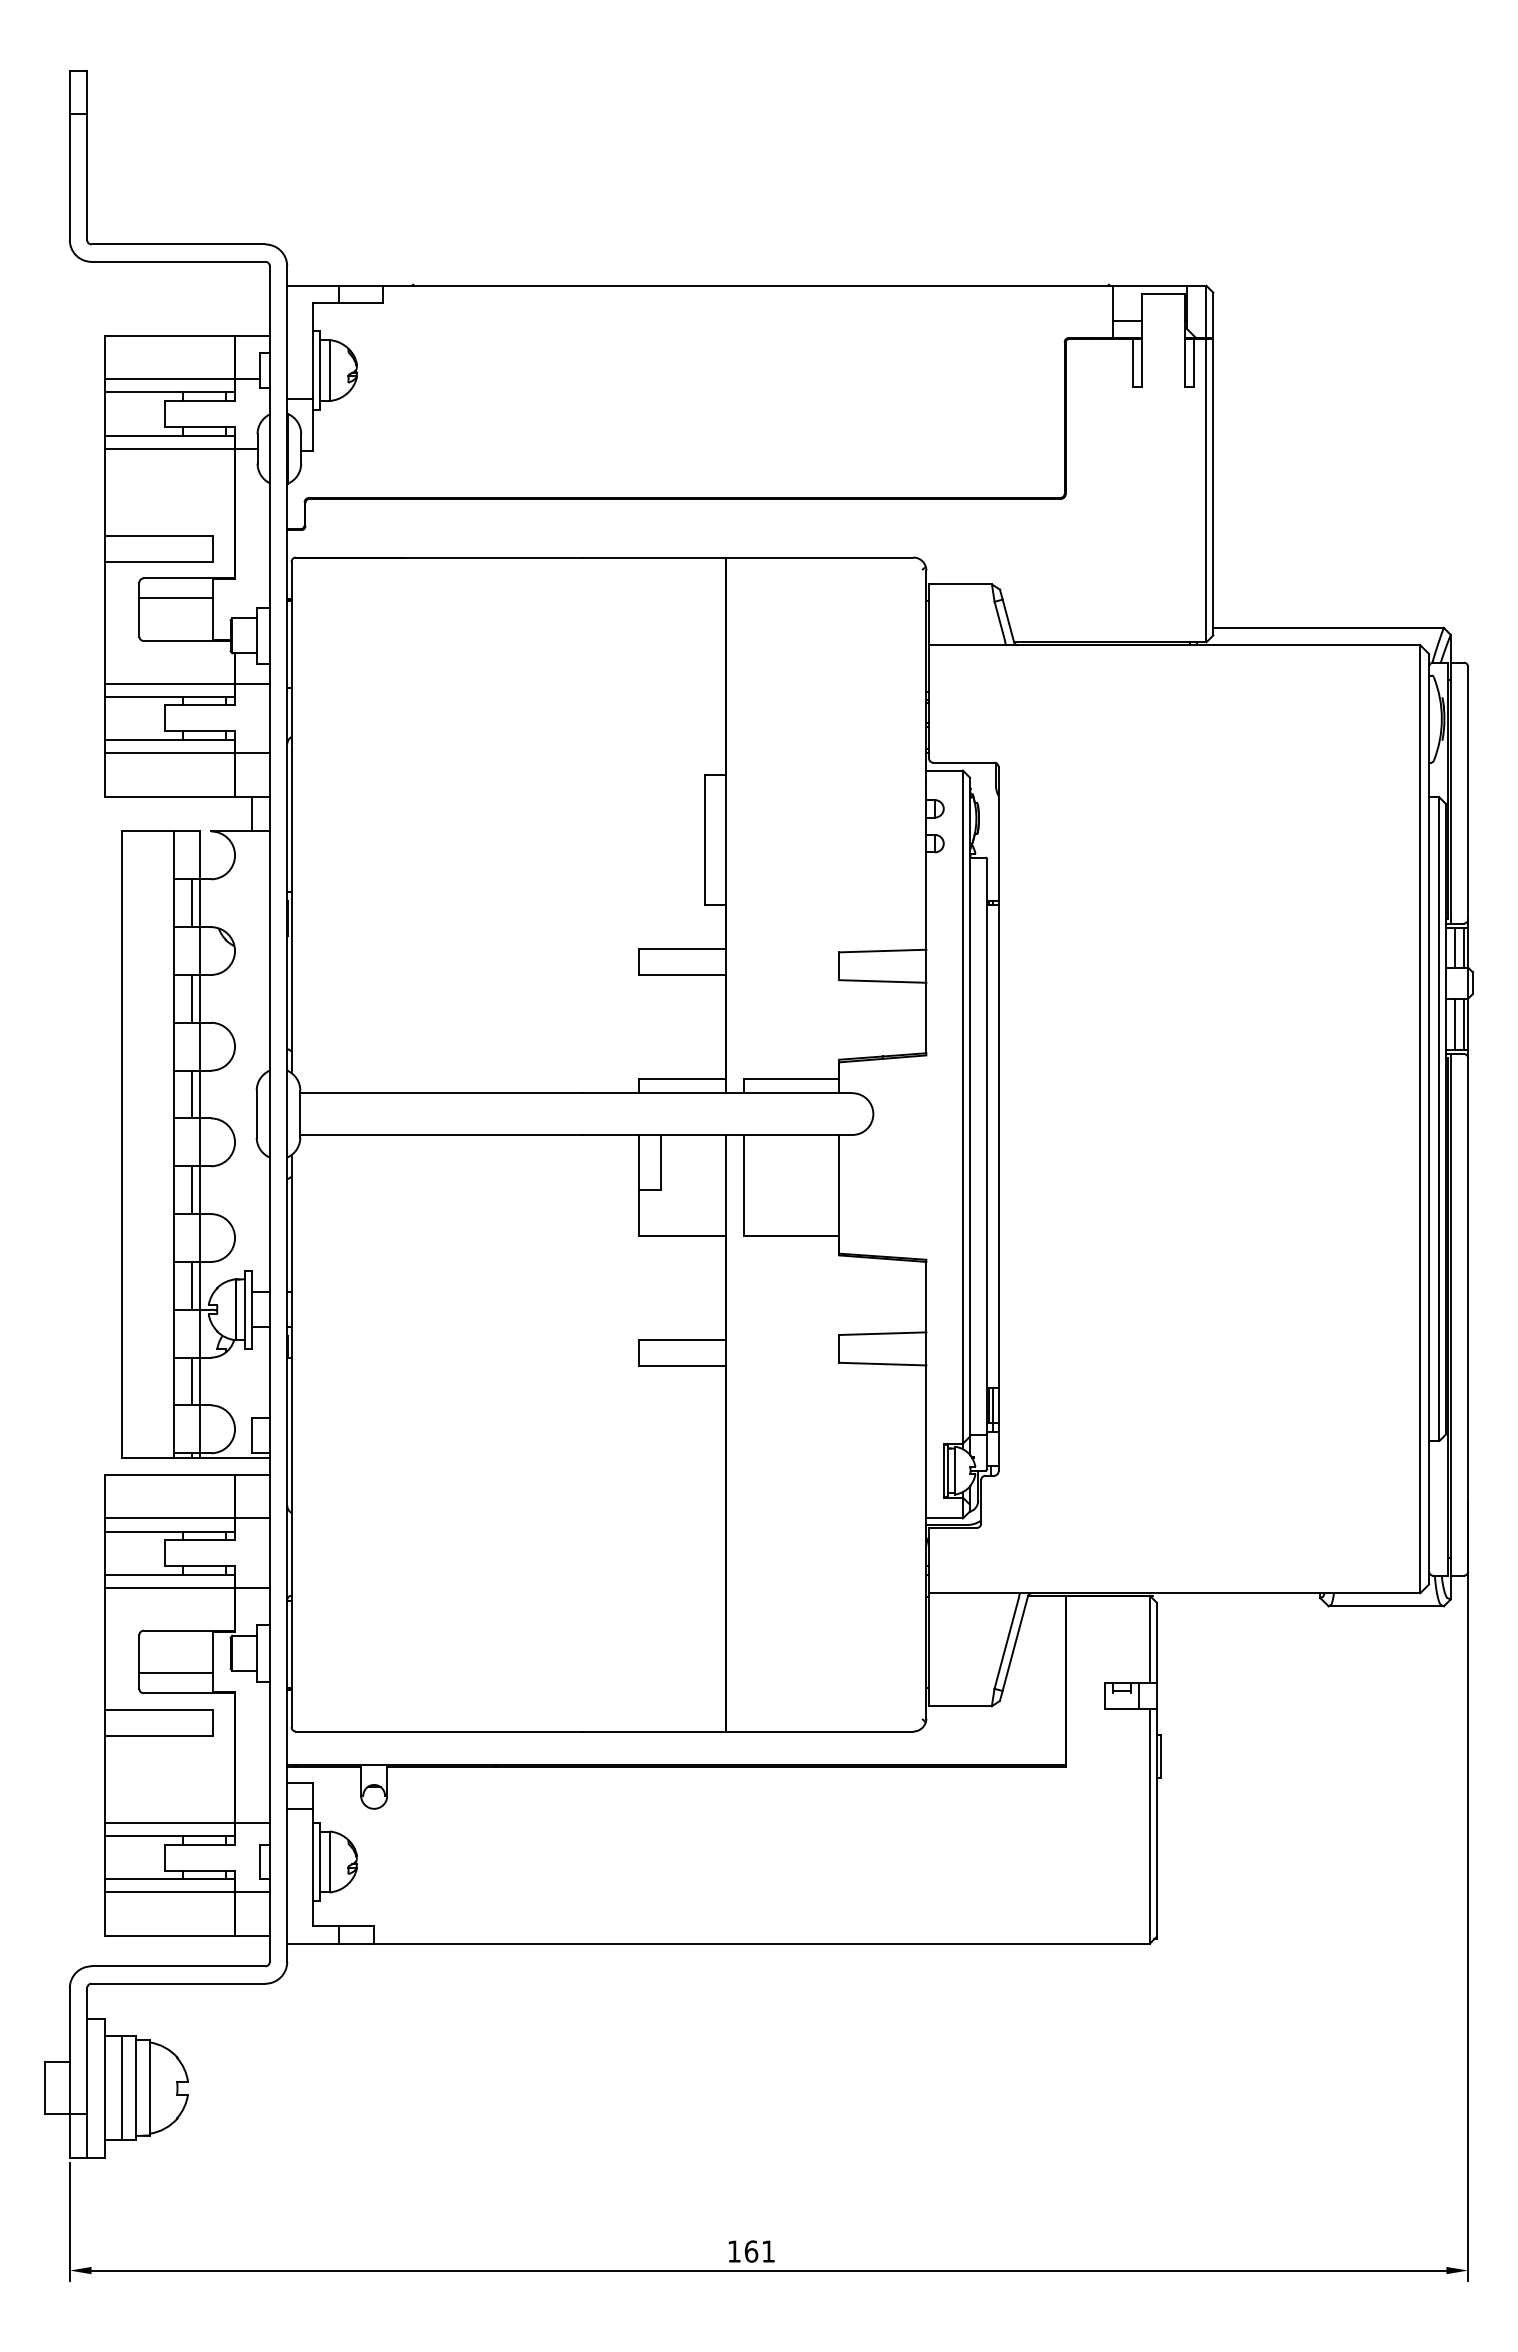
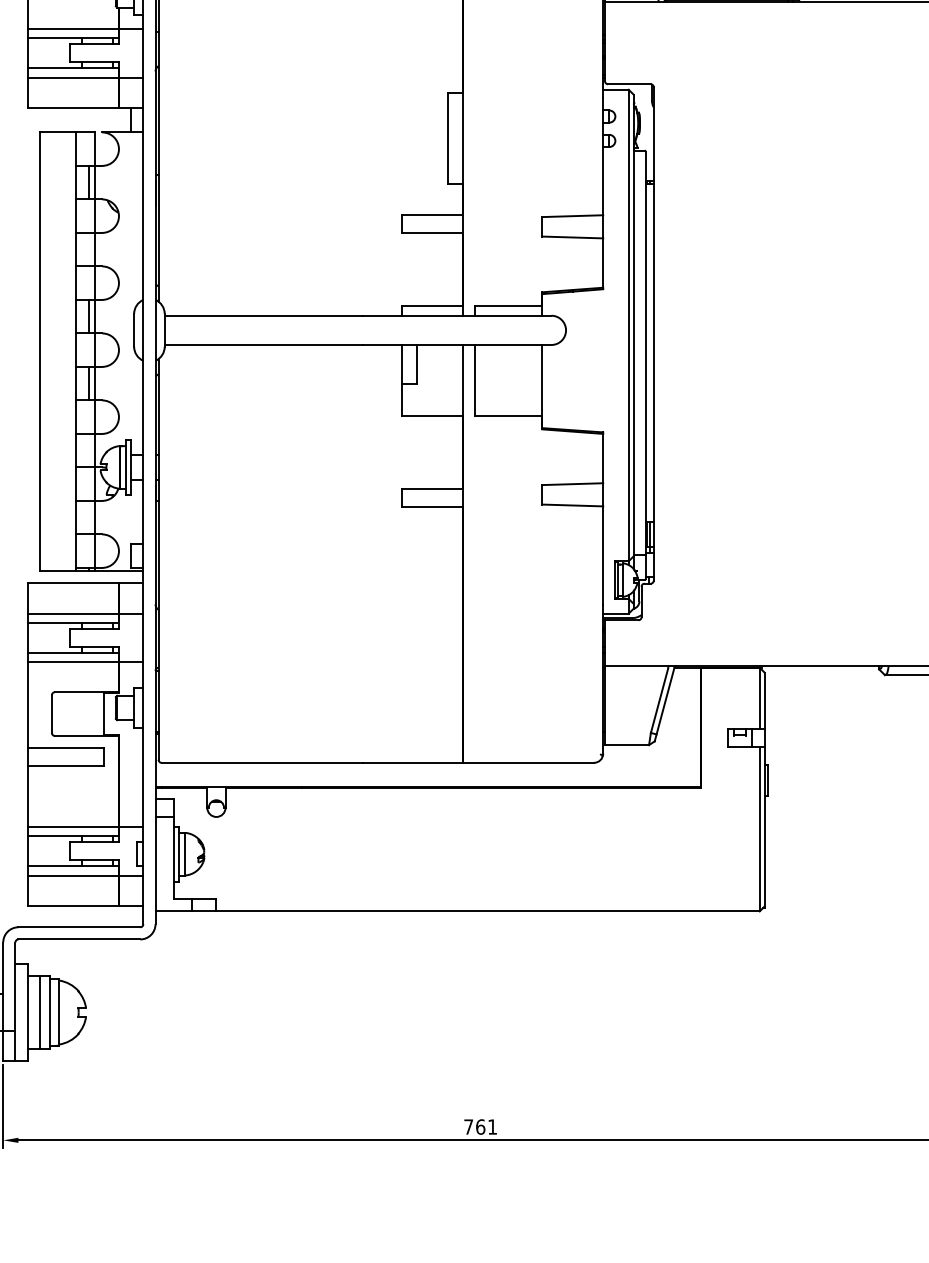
line: (191, 998) -> (88, 249), removed
line: (191, 1285) -> (88, 450), removed
line: (191, 1381) -> (88, 517), removed
line: (176, 1673) -> (77, 722), removed
text: (734, 2251) -> (468, 1127), 161 -> 761

